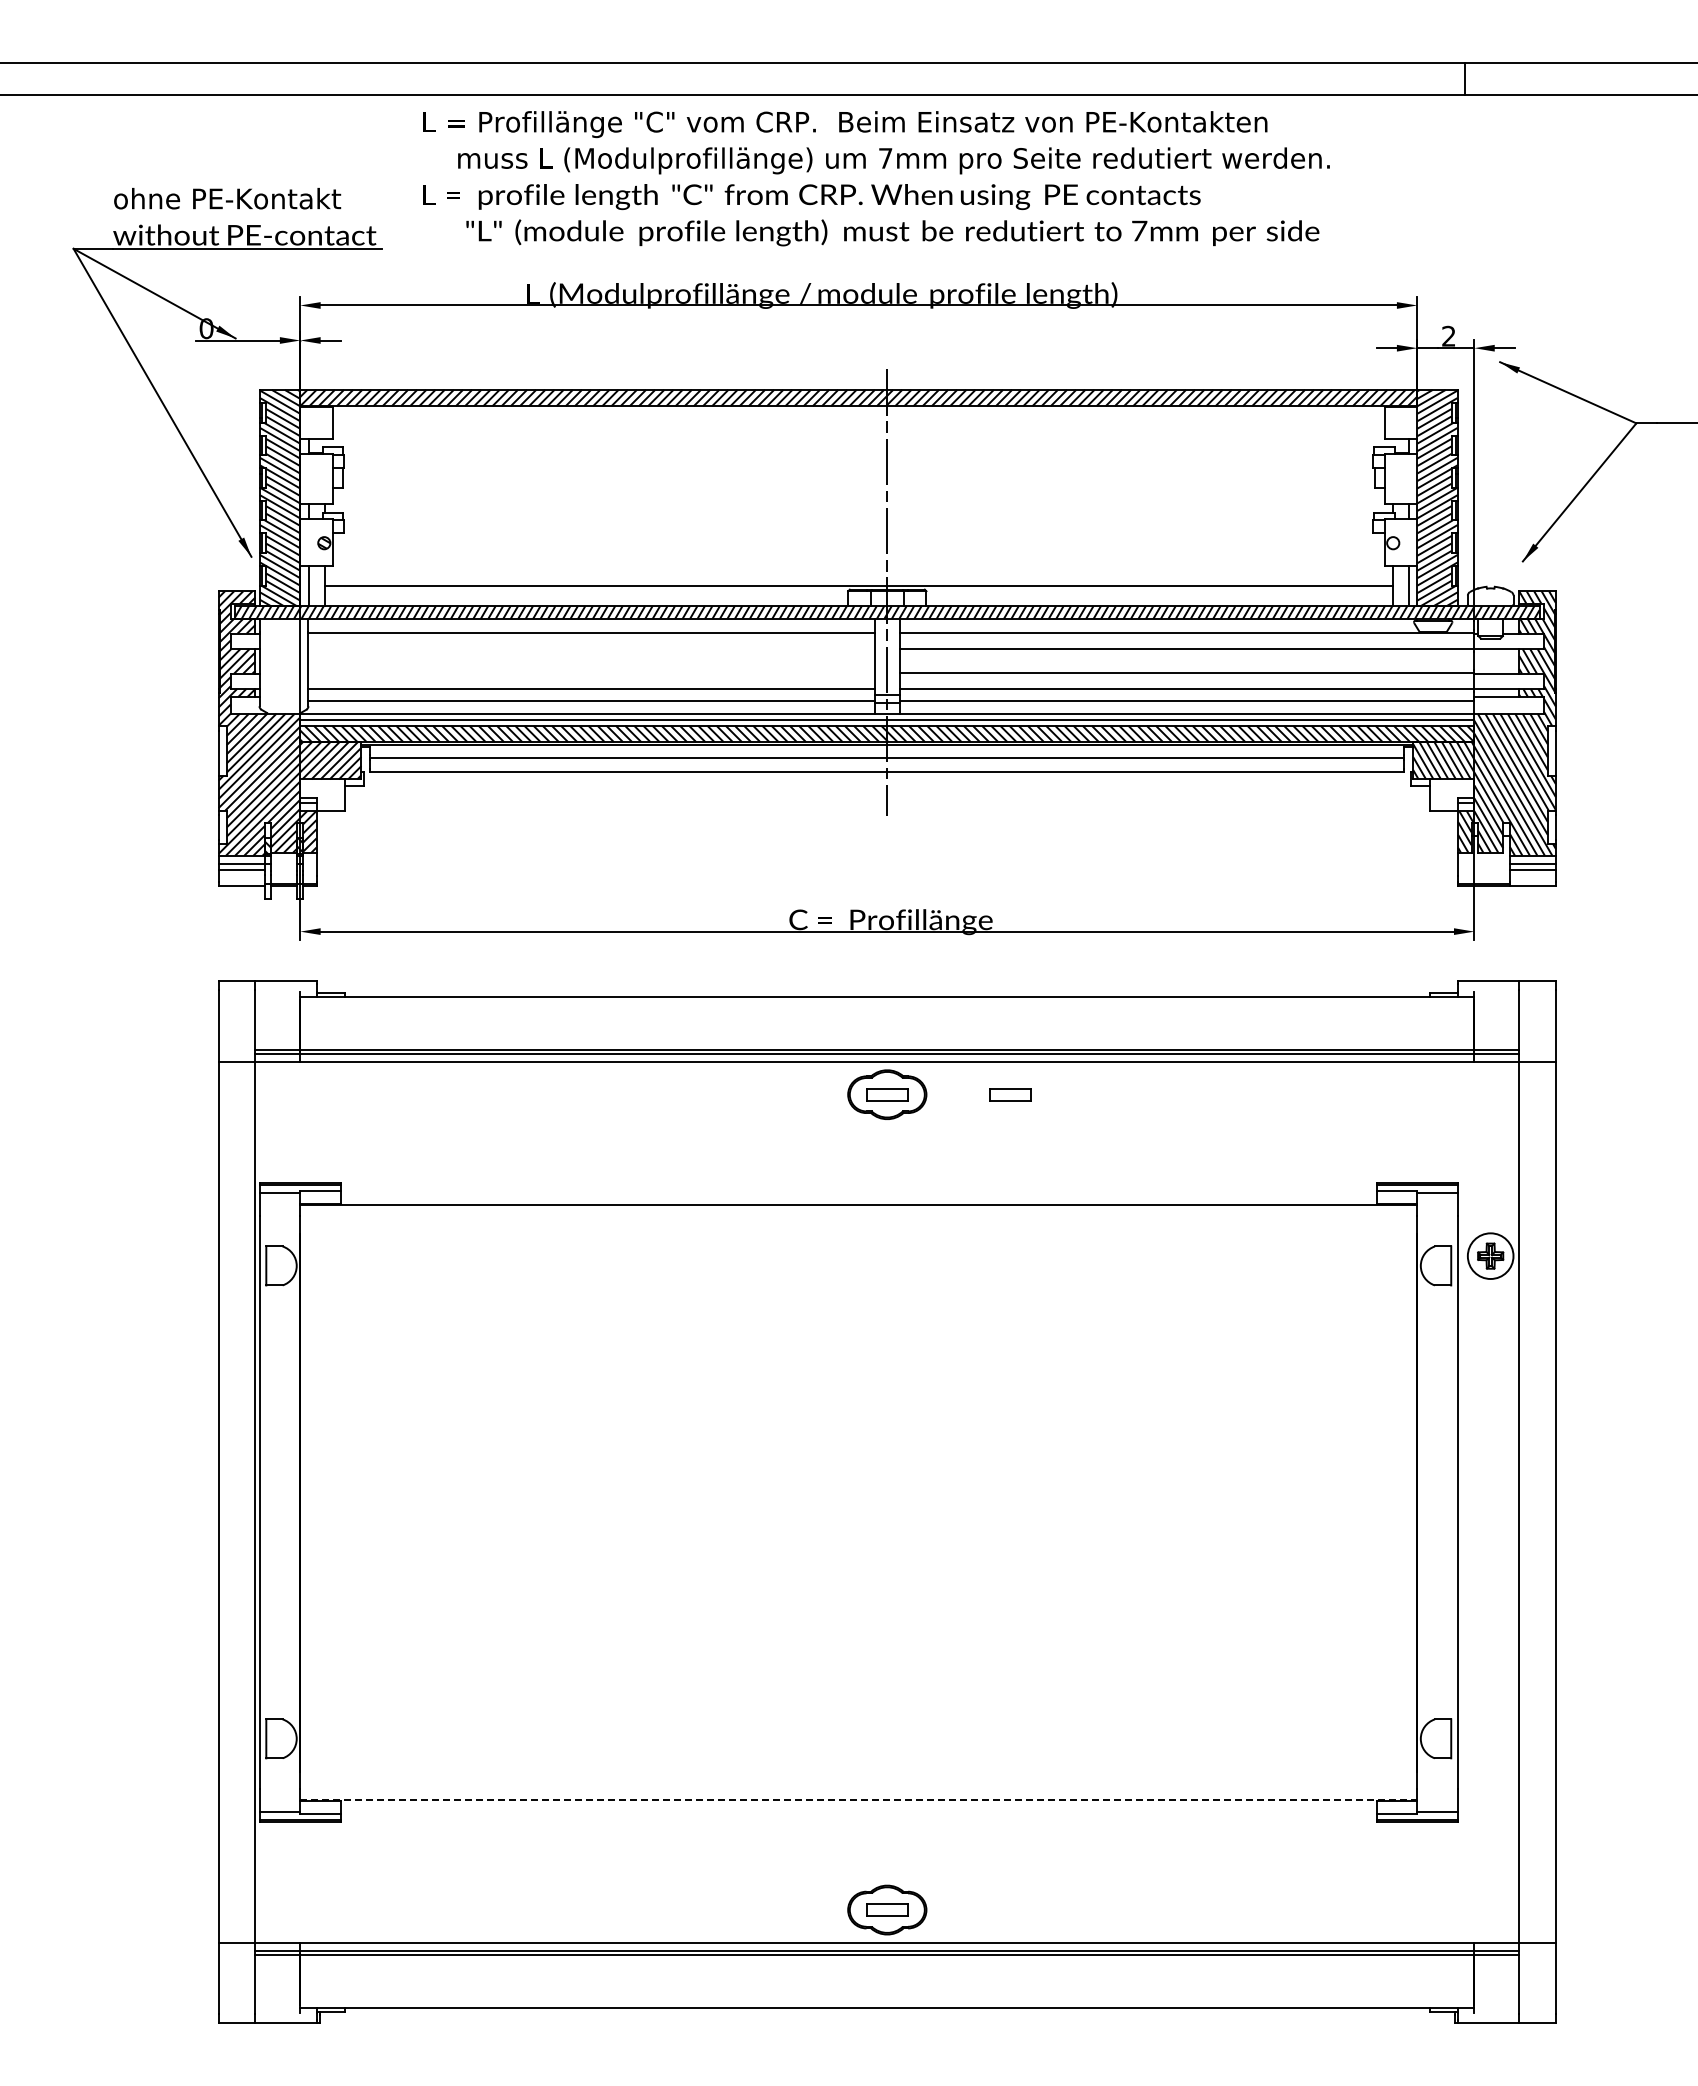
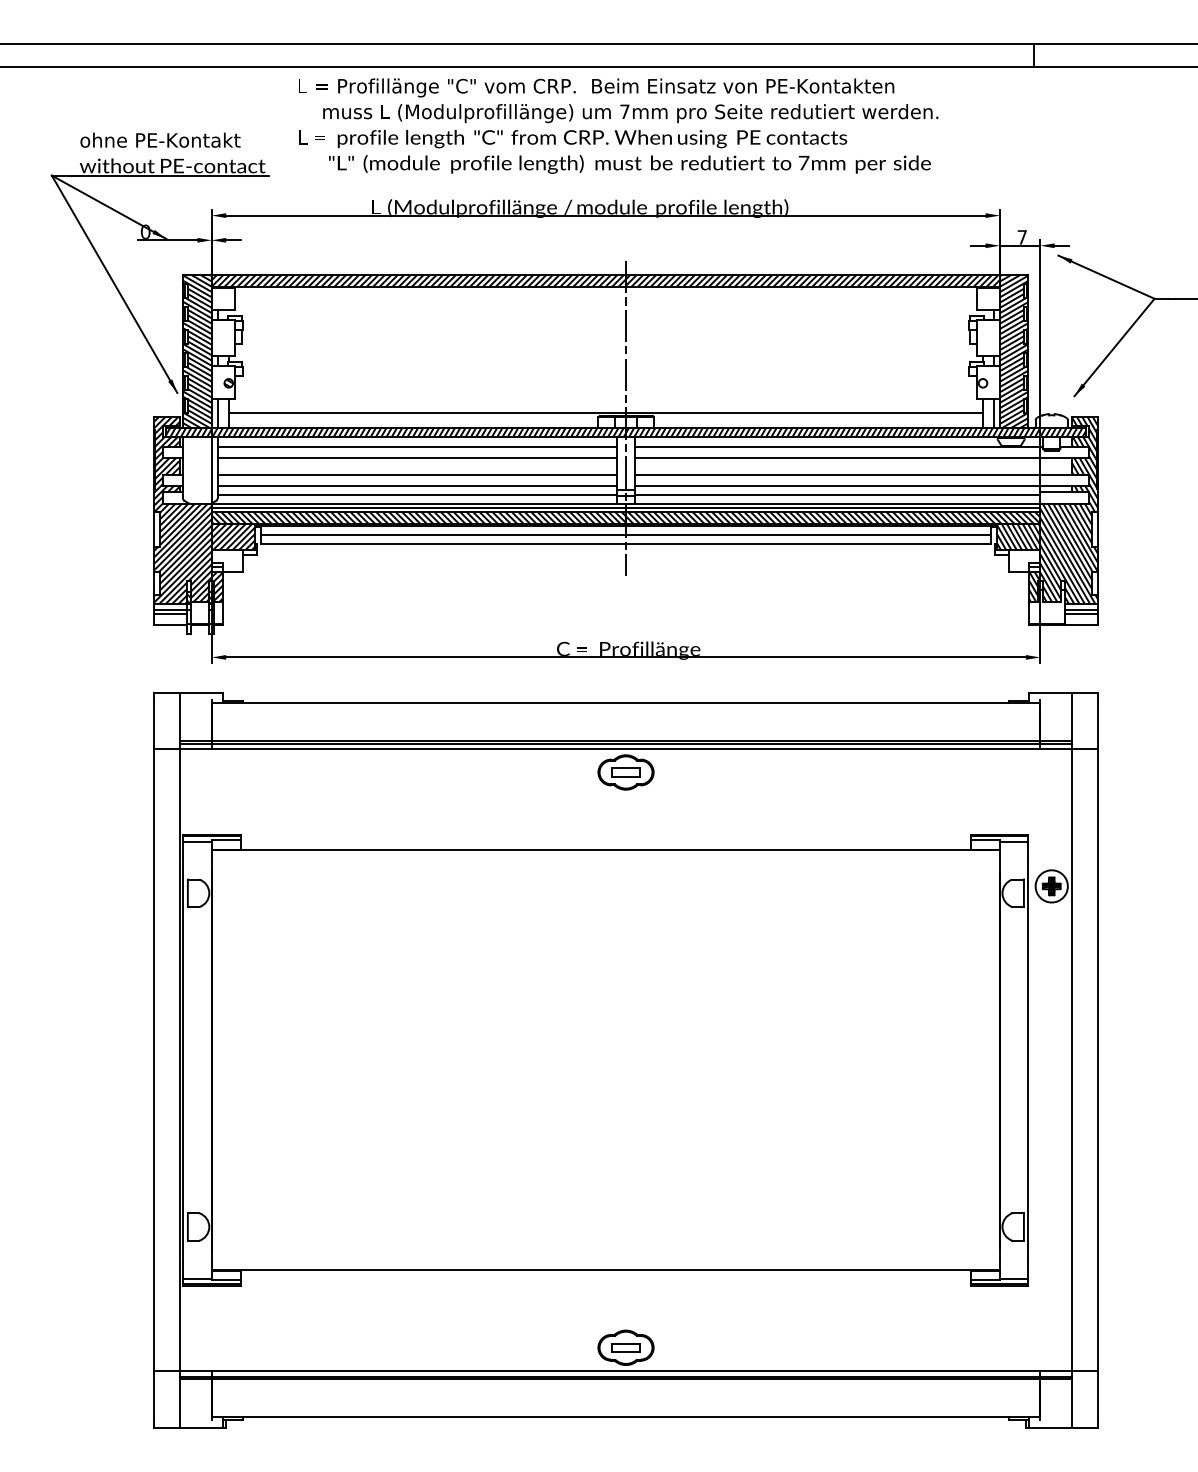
text: (1448, 335) -> (1022, 236), 2 -> 7
line: (591, 649) -> (417, 458), added
line: (591, 672) -> (417, 474), added
part: (1010, 1094) -> (712, 772), removed
line: (859, 1800) -> (606, 1270), dashed -> solid

